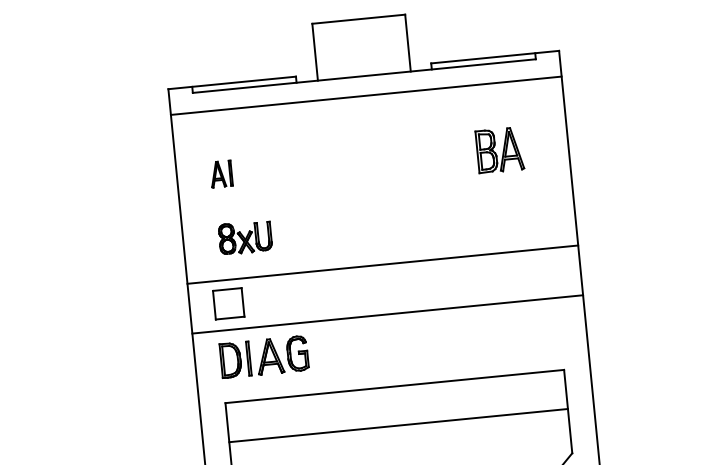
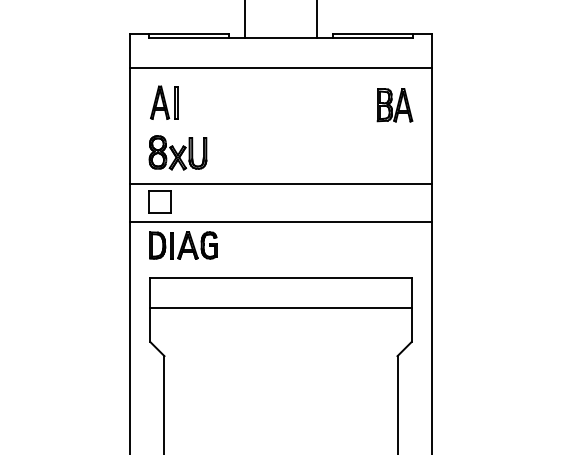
line: (365, 95) -> (280, 67), moved
part: (499, 150) -> (394, 105), moved
part: (221, 174) -> (164, 102), size x1.67
part: (244, 237) -> (177, 152), size x1.43

